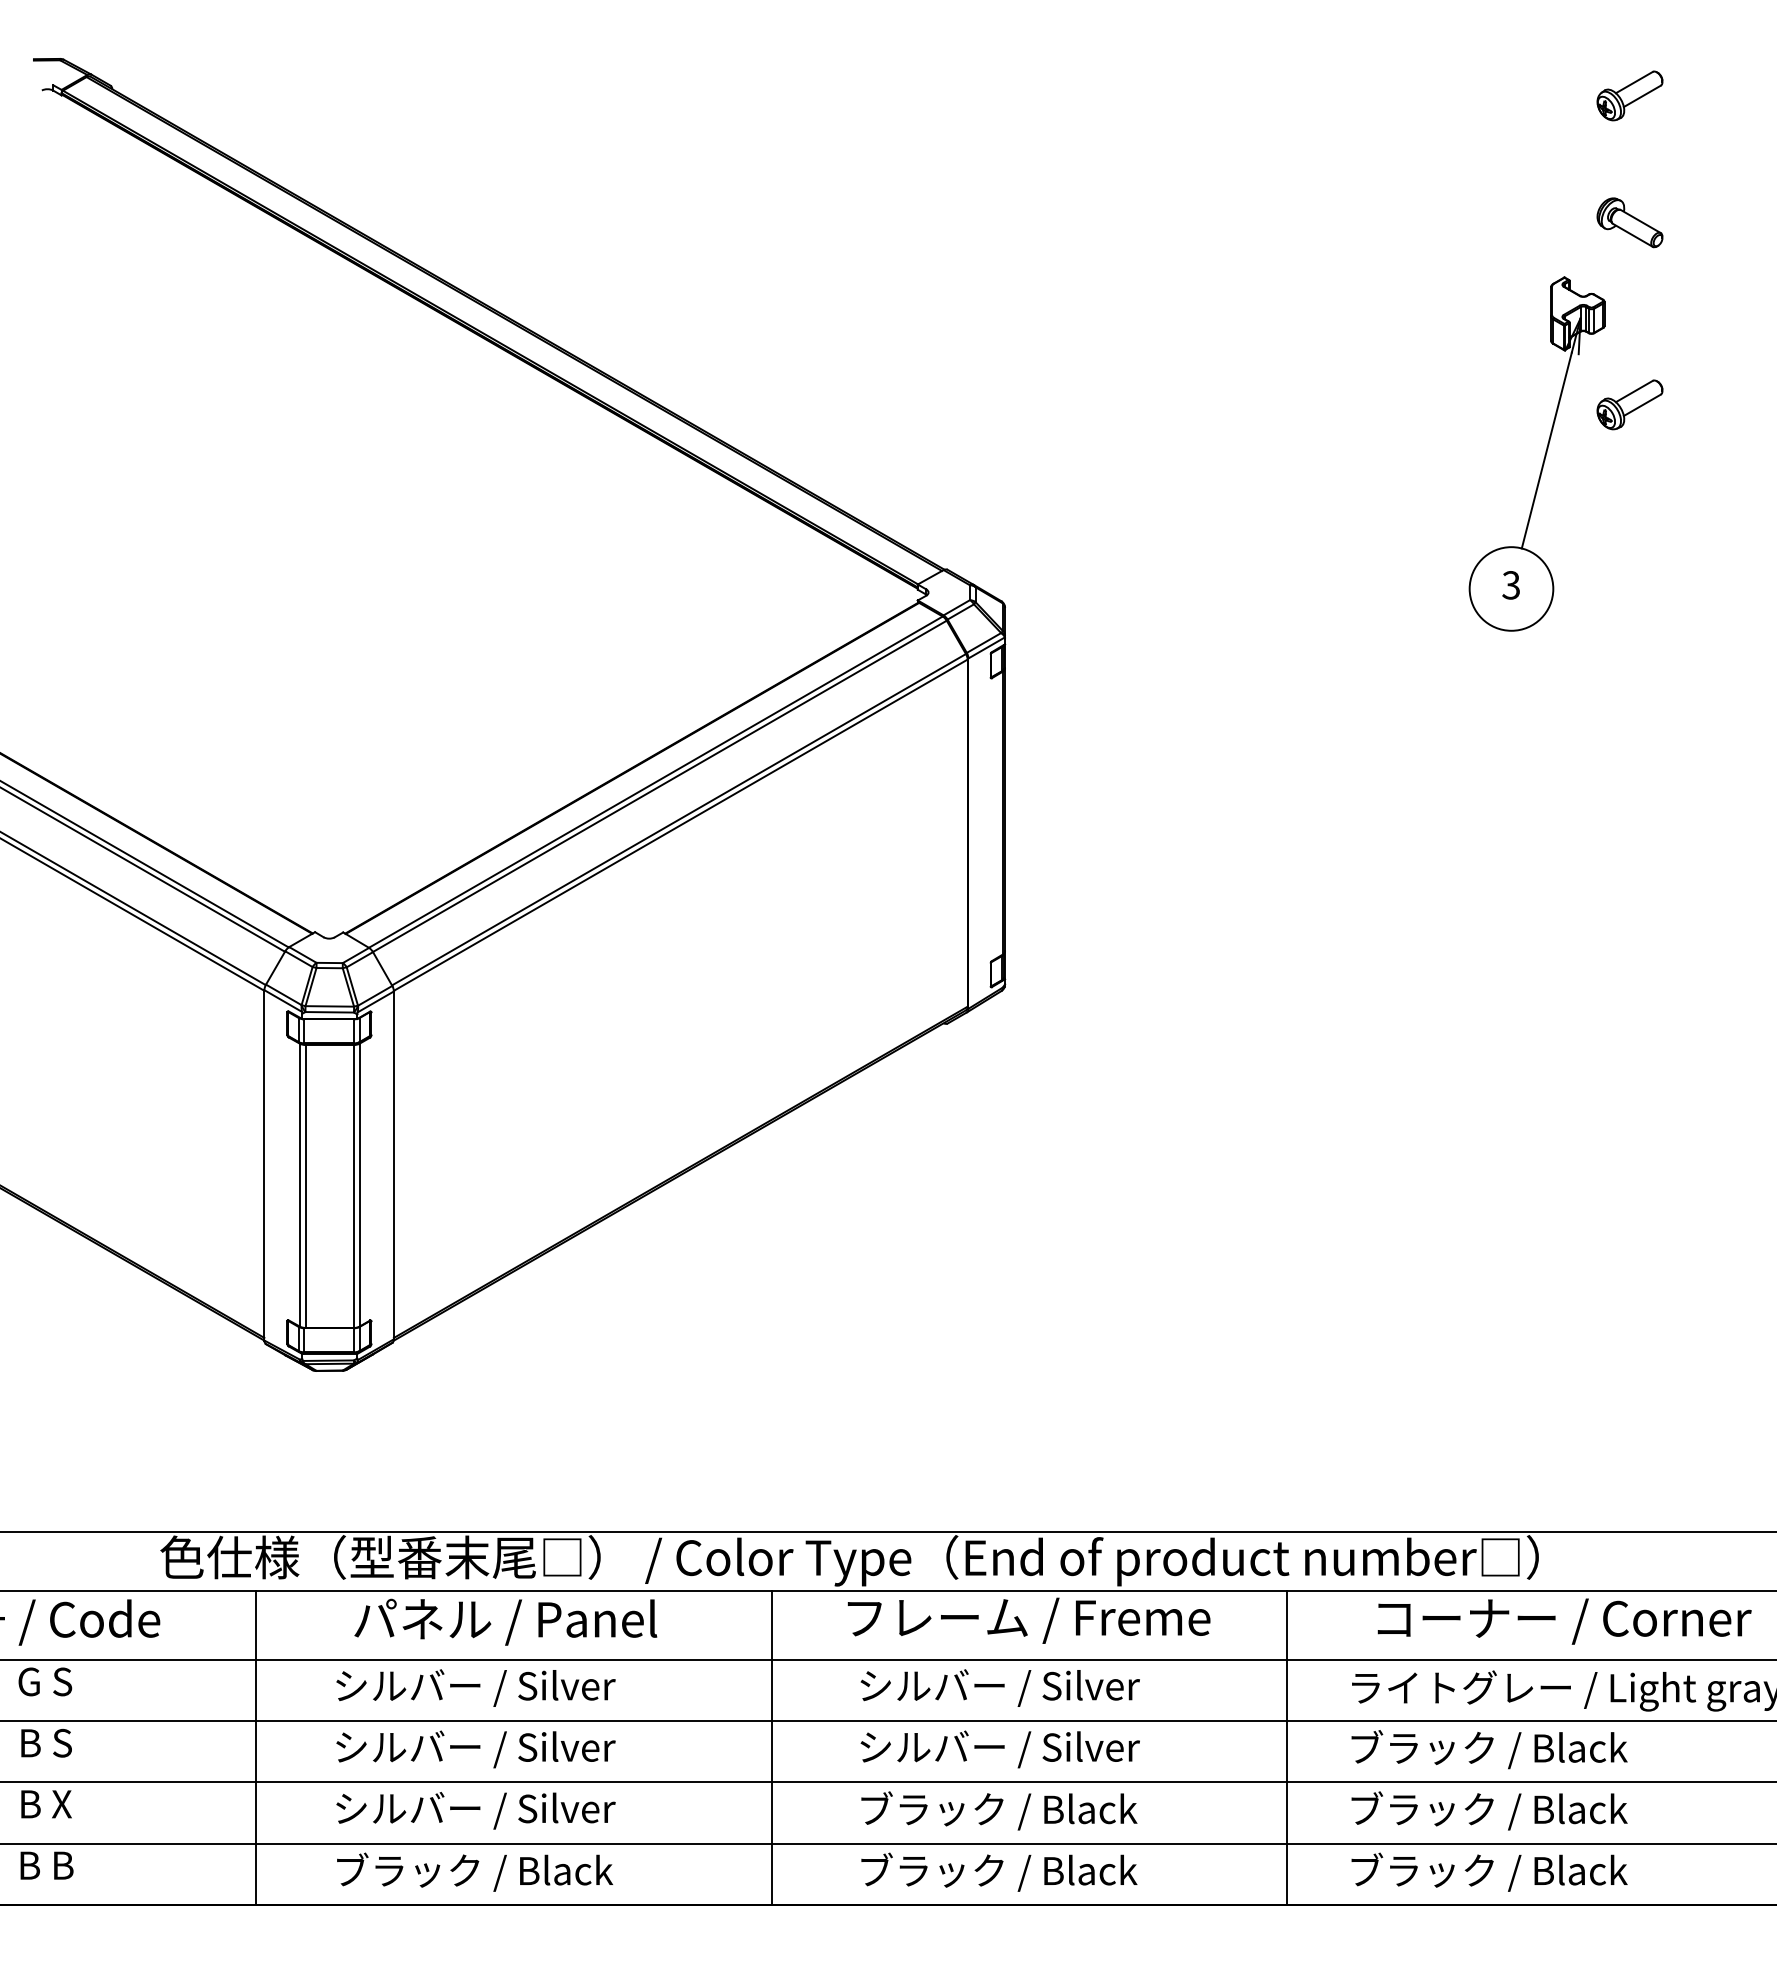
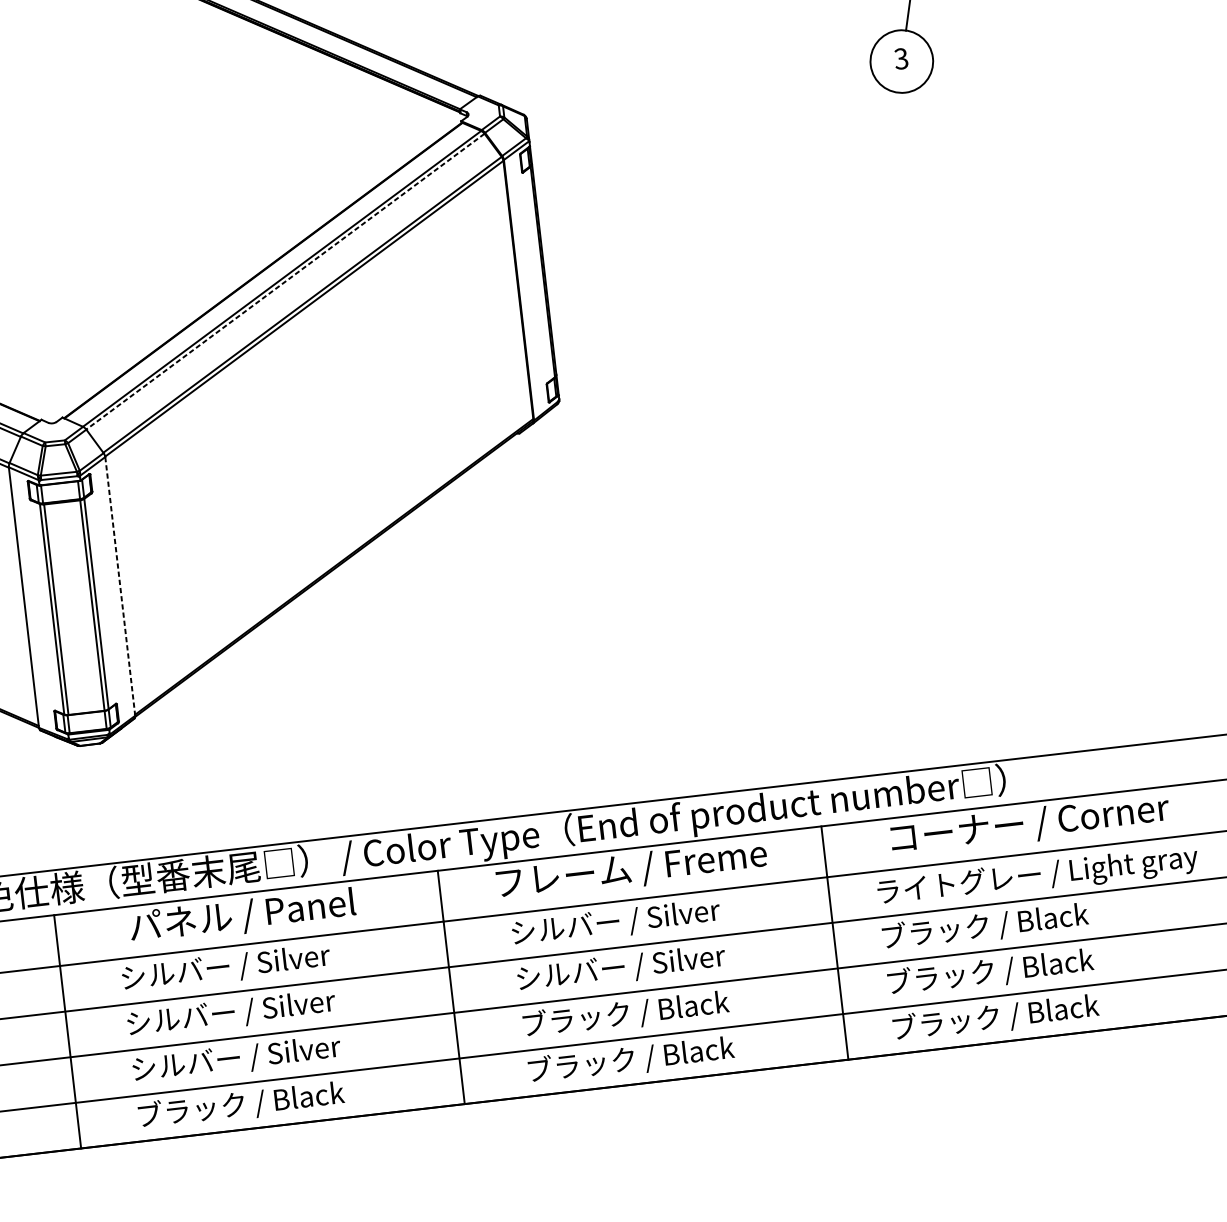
line: (659, 786) -> (285, 281), solid -> dashed
line: (393, 1165) -> (119, 586), solid -> dashed

